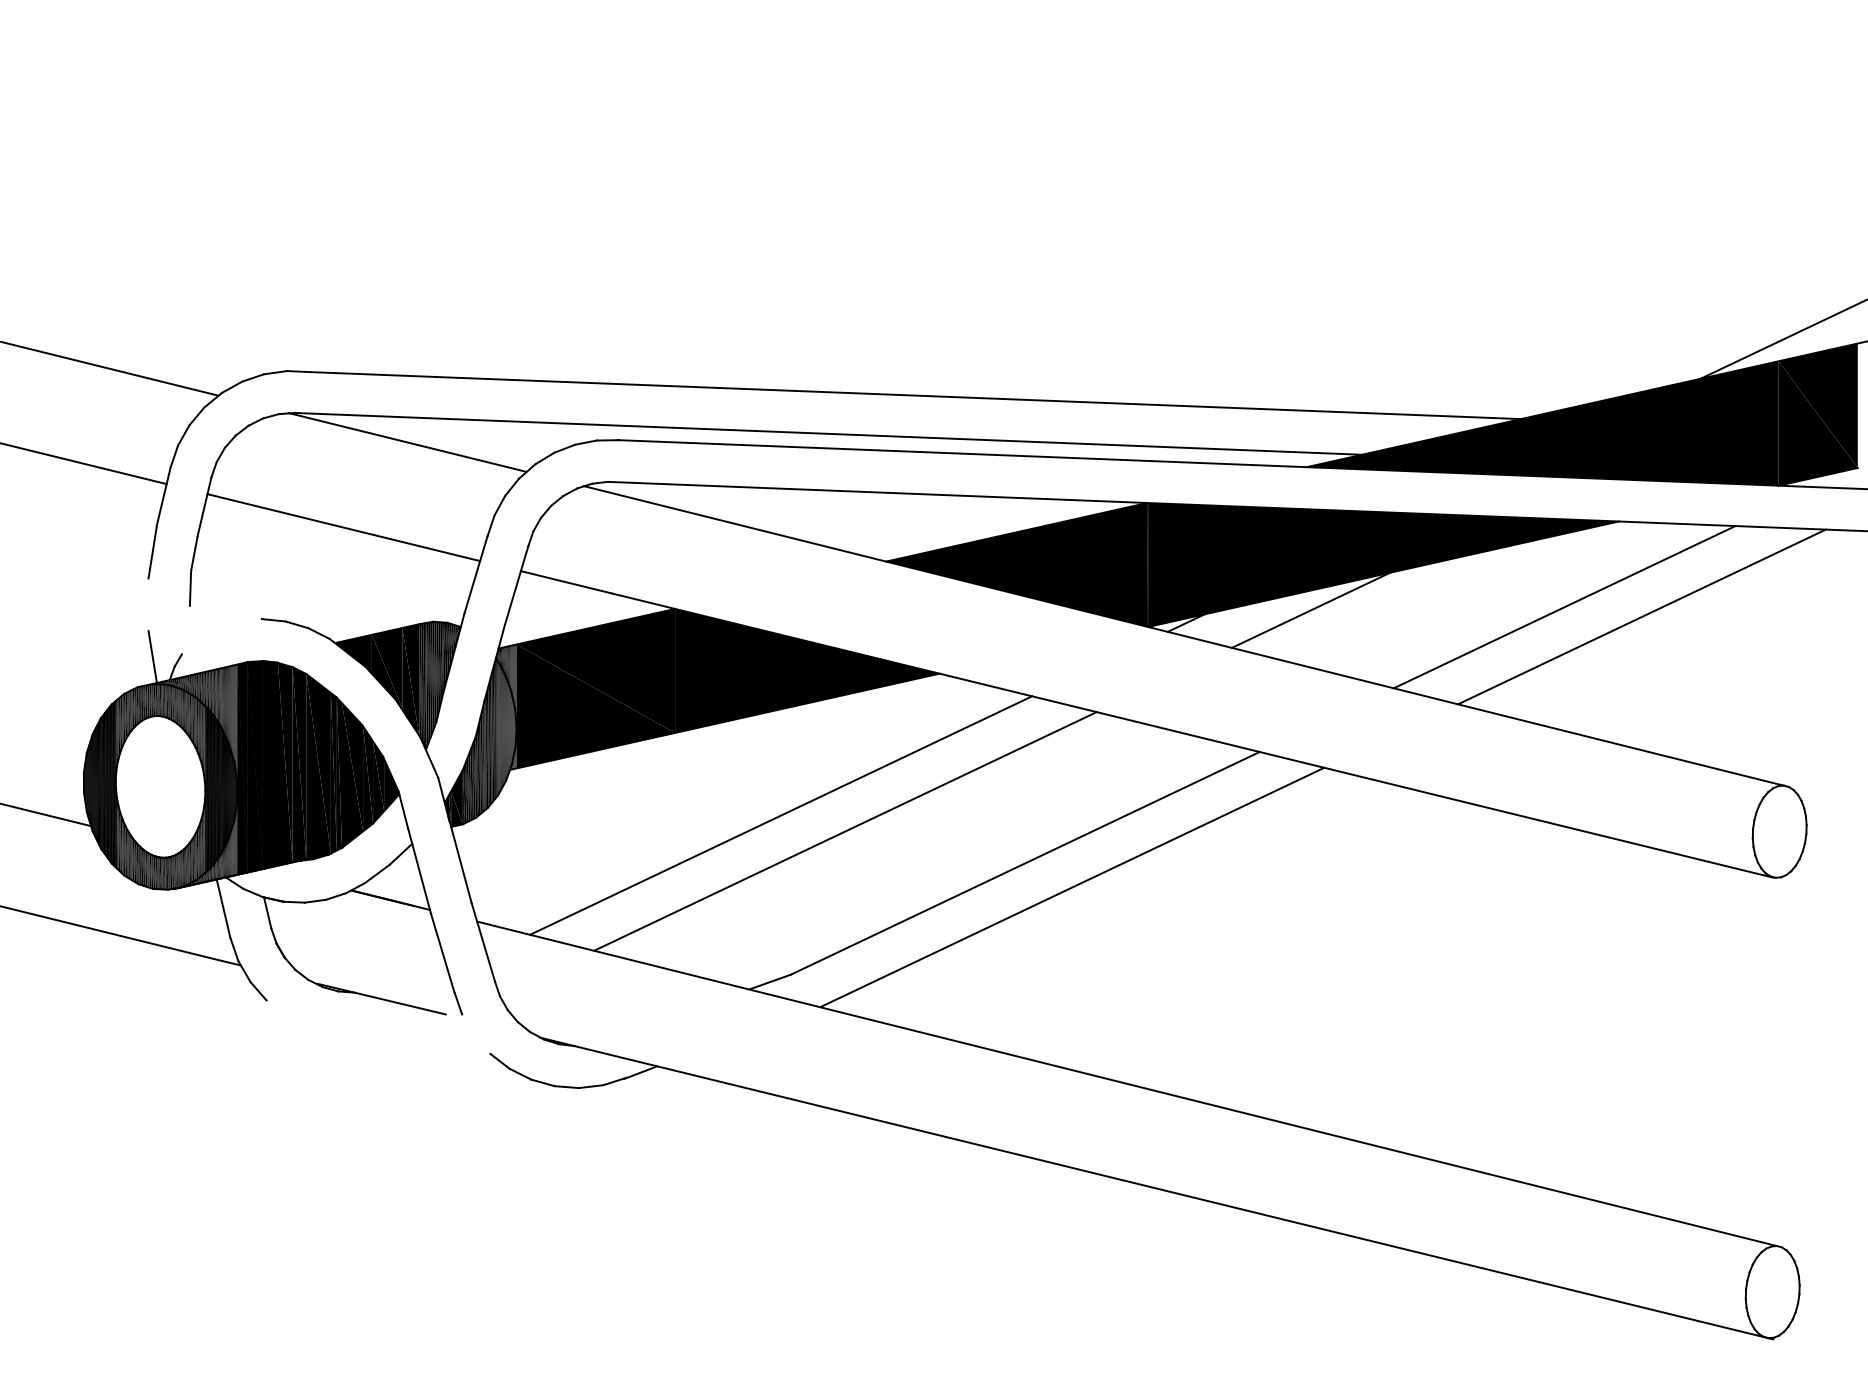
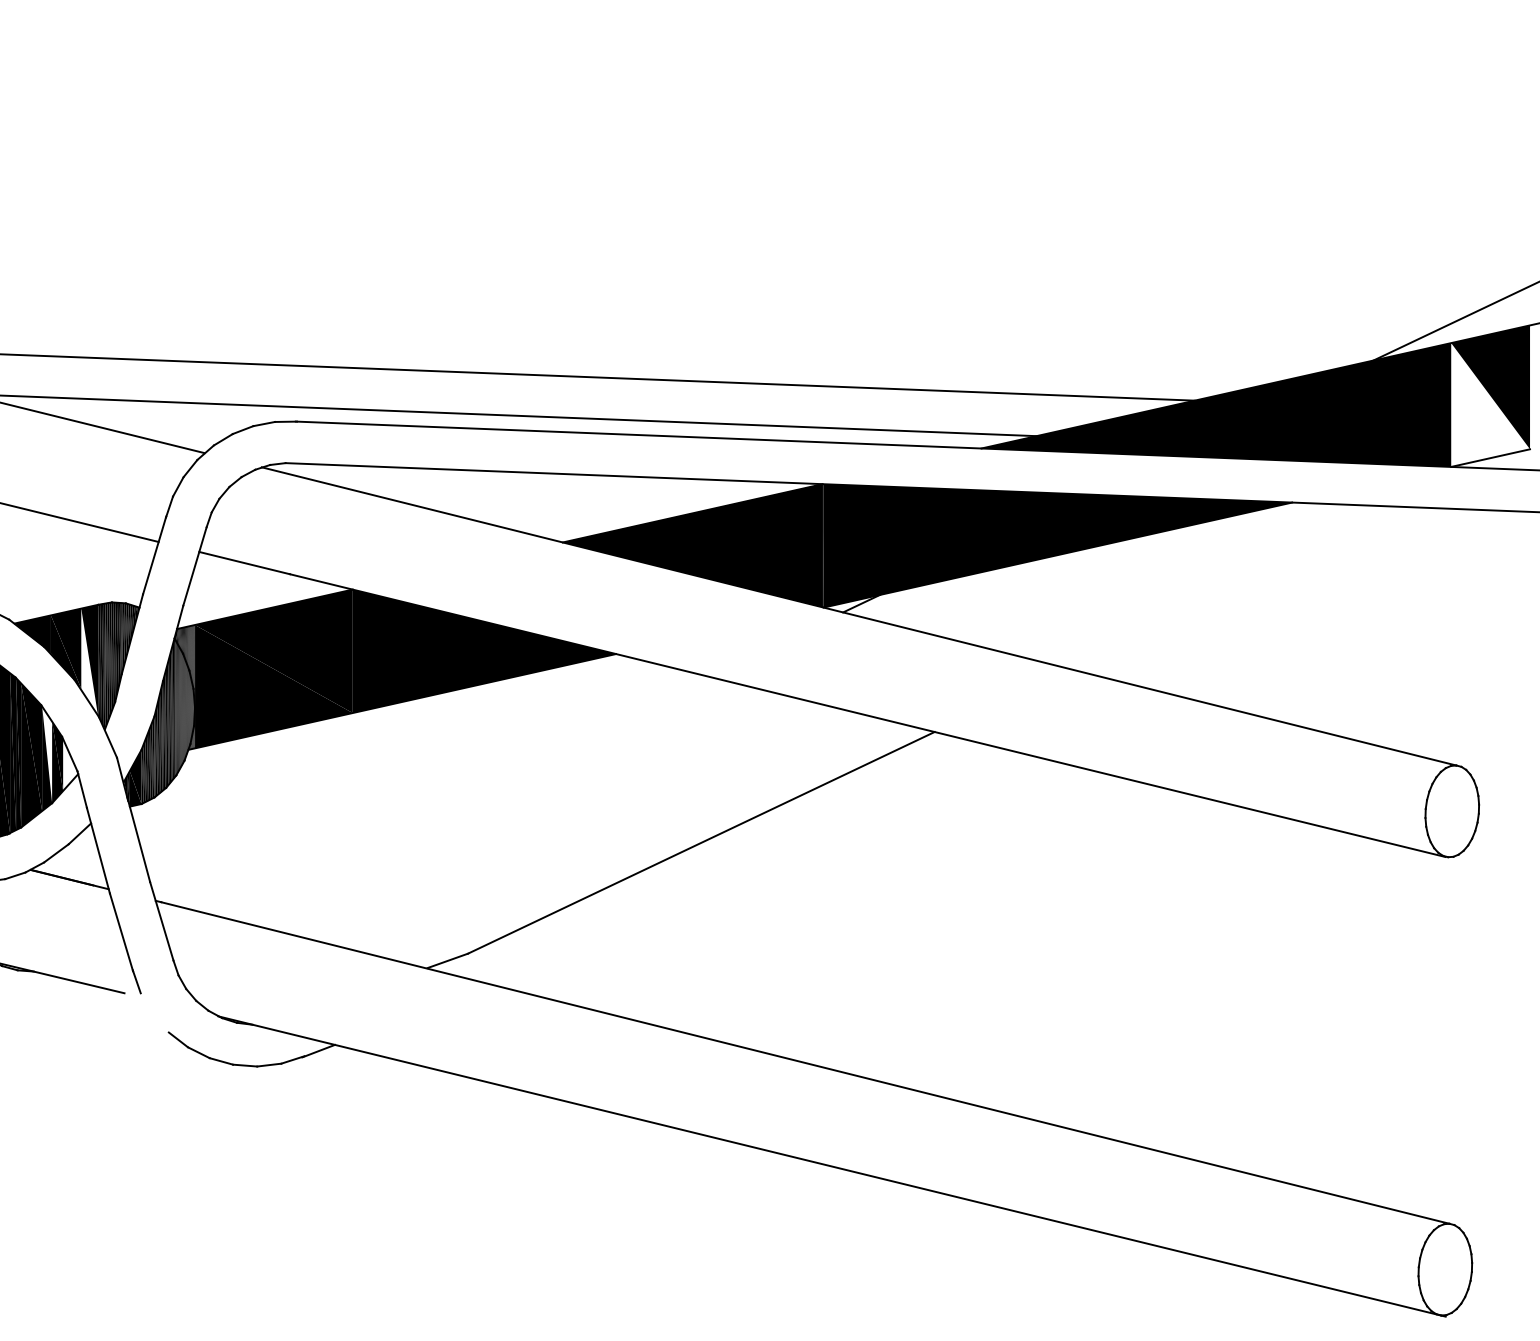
fill: (1817, 423) -> (1489, 405), removed
line: (1564, 607) -> (1238, 588), removed
line: (1310, 609) -> (985, 590), removed
line: (1641, 616) -> (1314, 597), removed
fill: (410, 682) -> (89, 662), removed
fill: (368, 774) -> (47, 754), removed
fill: (391, 784) -> (70, 764), removed
line: (781, 815) -> (458, 795), removed
line: (845, 831) -> (522, 811), removed
line: (1072, 886) -> (748, 865), removed

